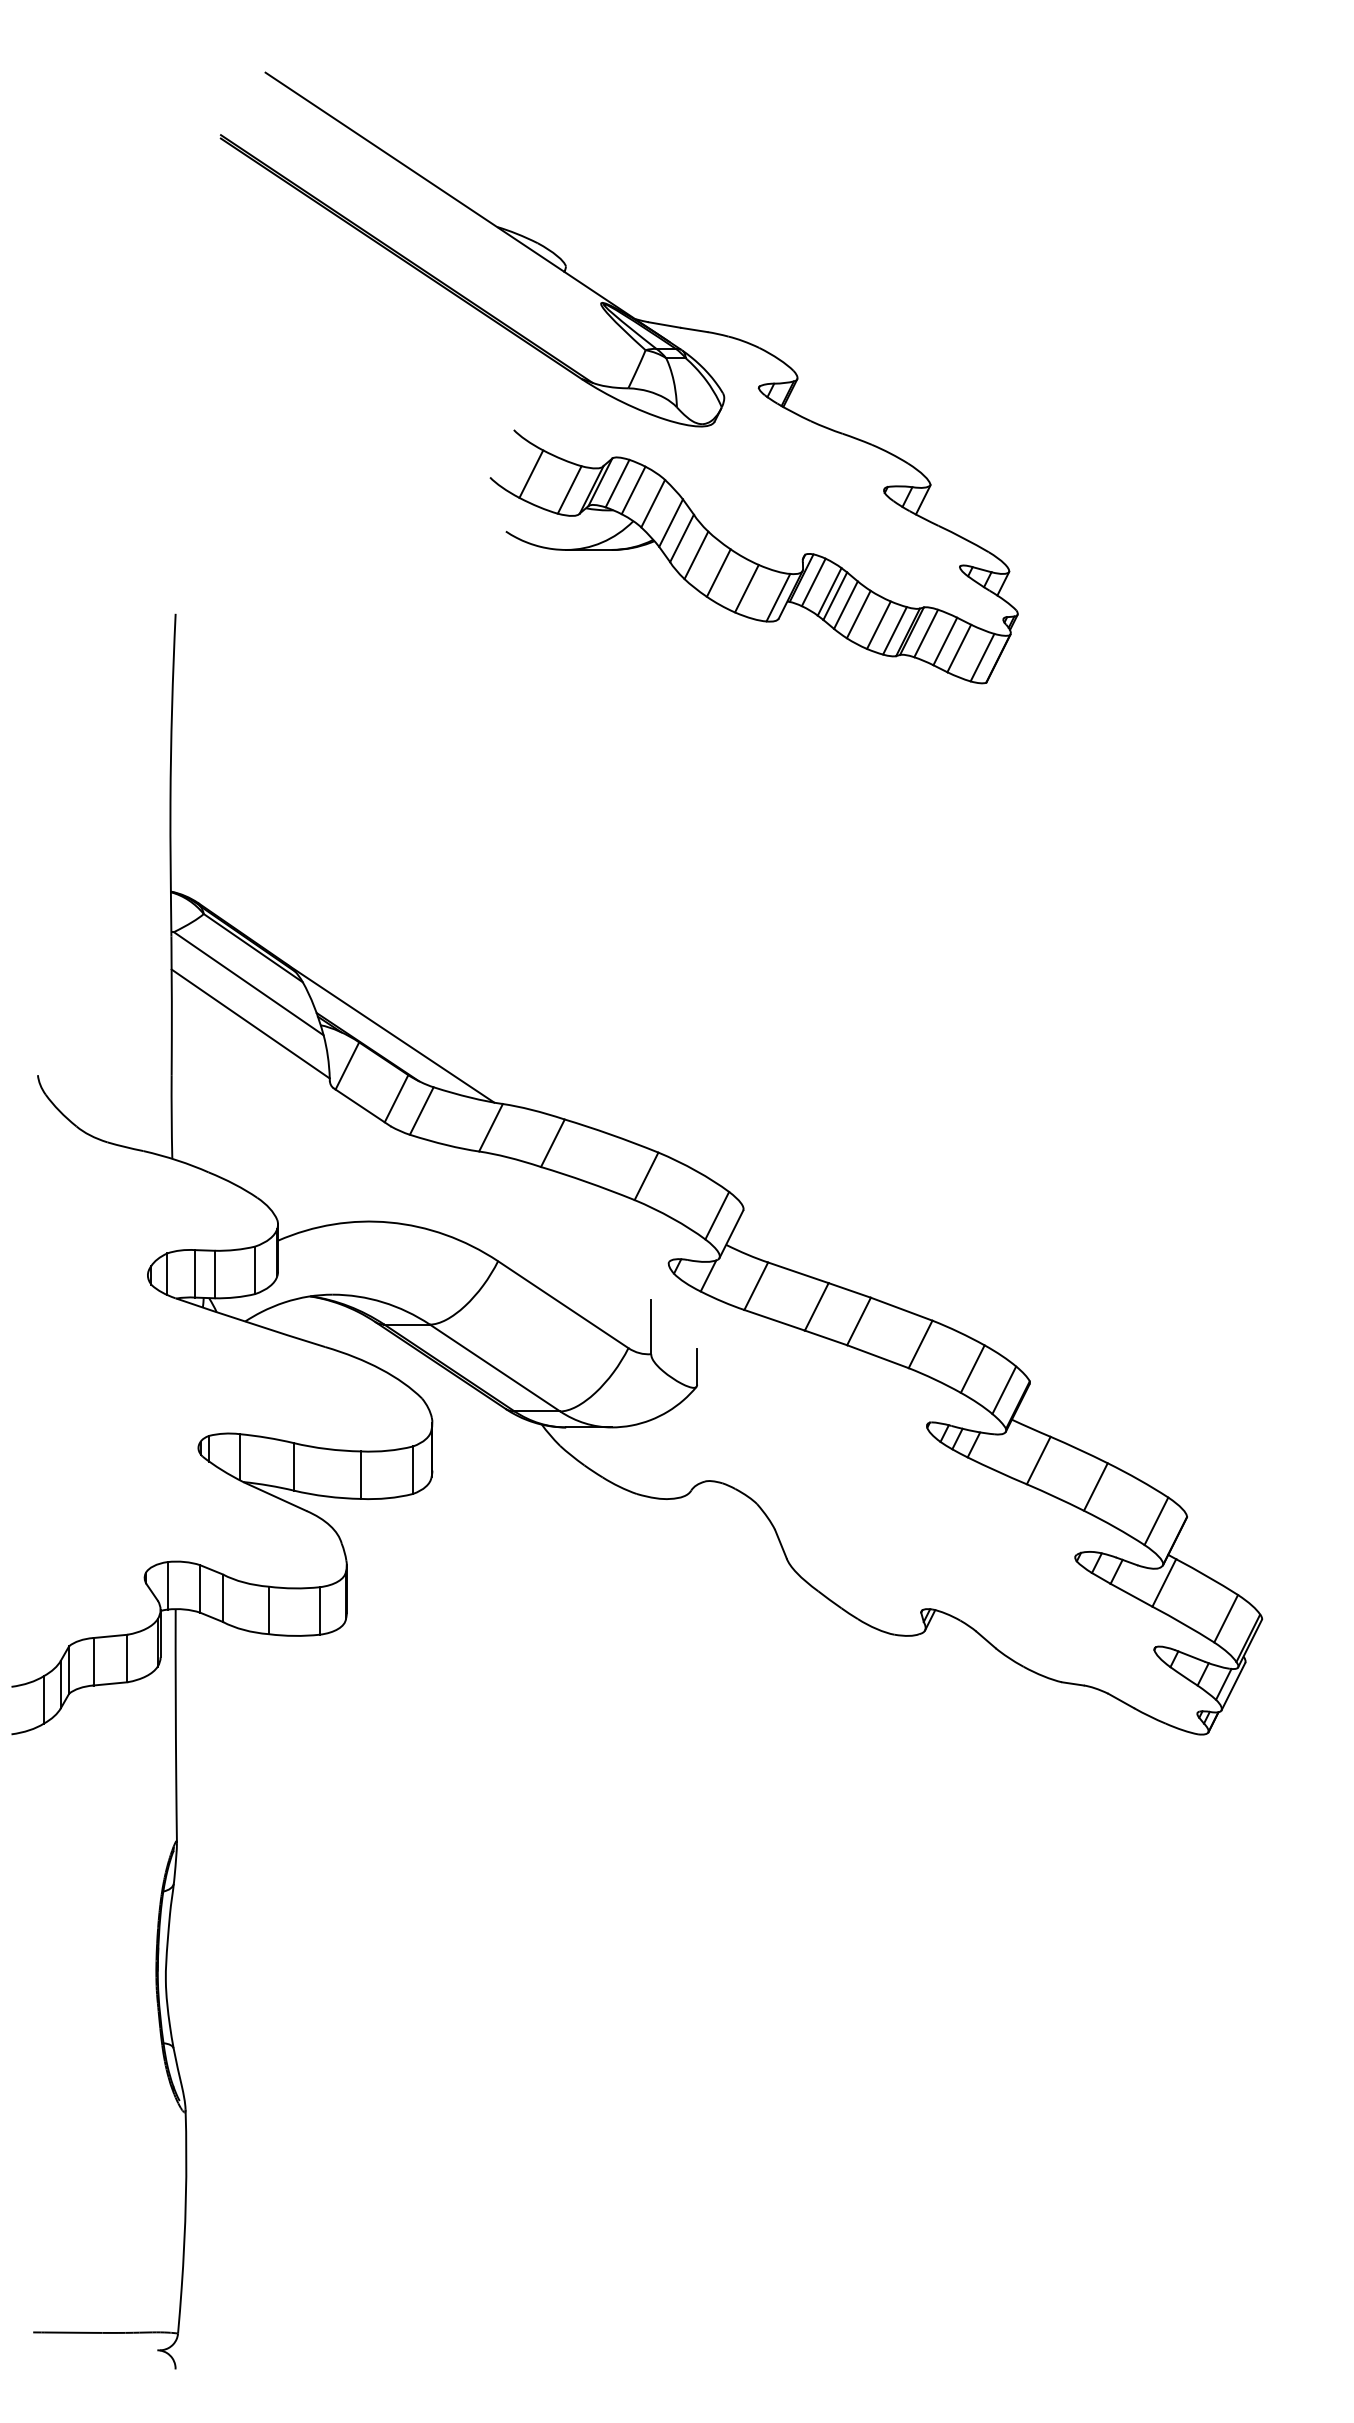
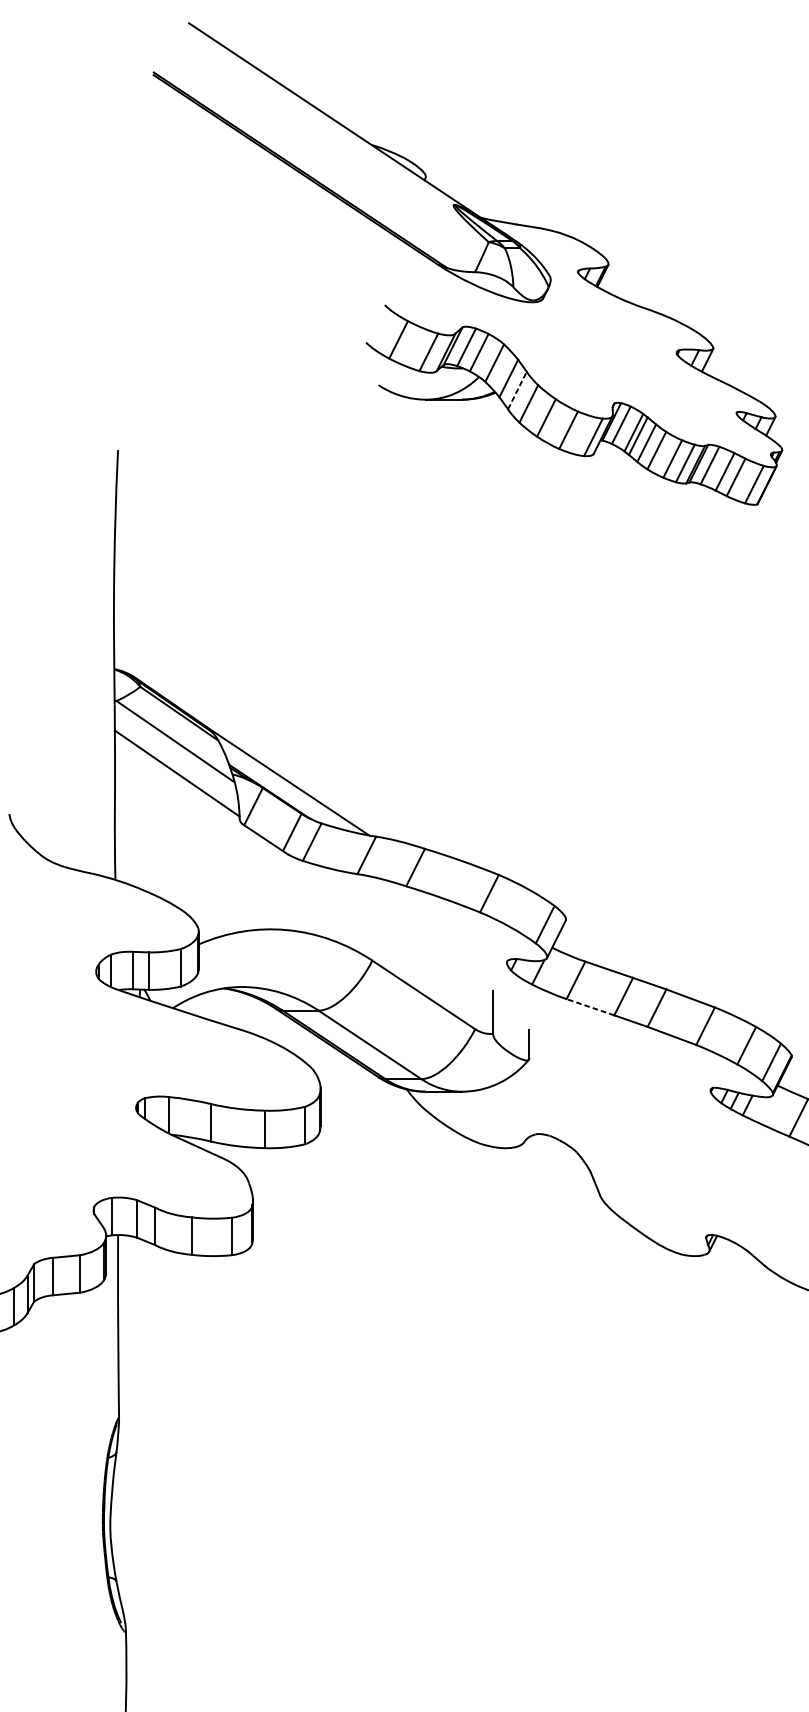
line: (682, 538) -> (517, 390), solid -> dashed
line: (774, 1320) -> (590, 1007), solid -> dashed

